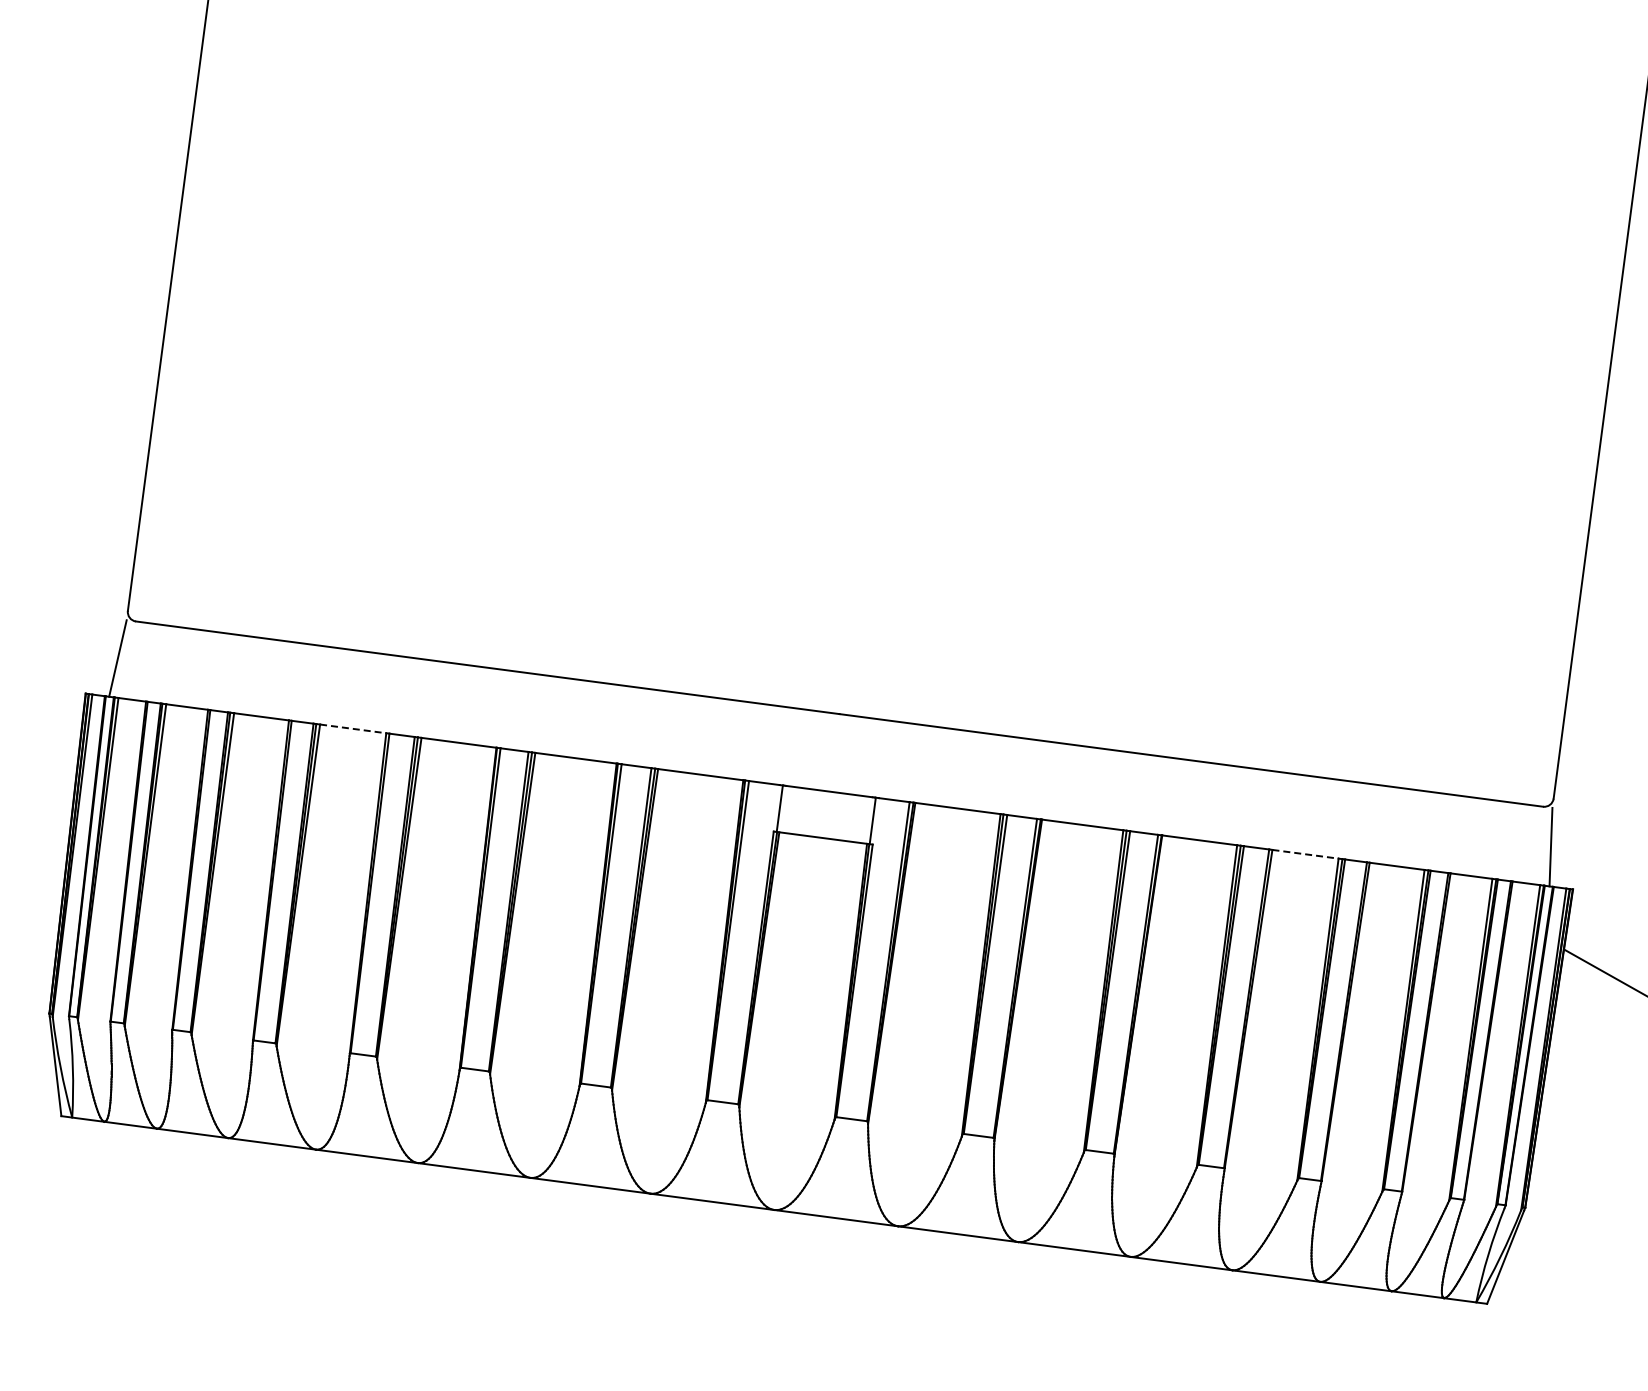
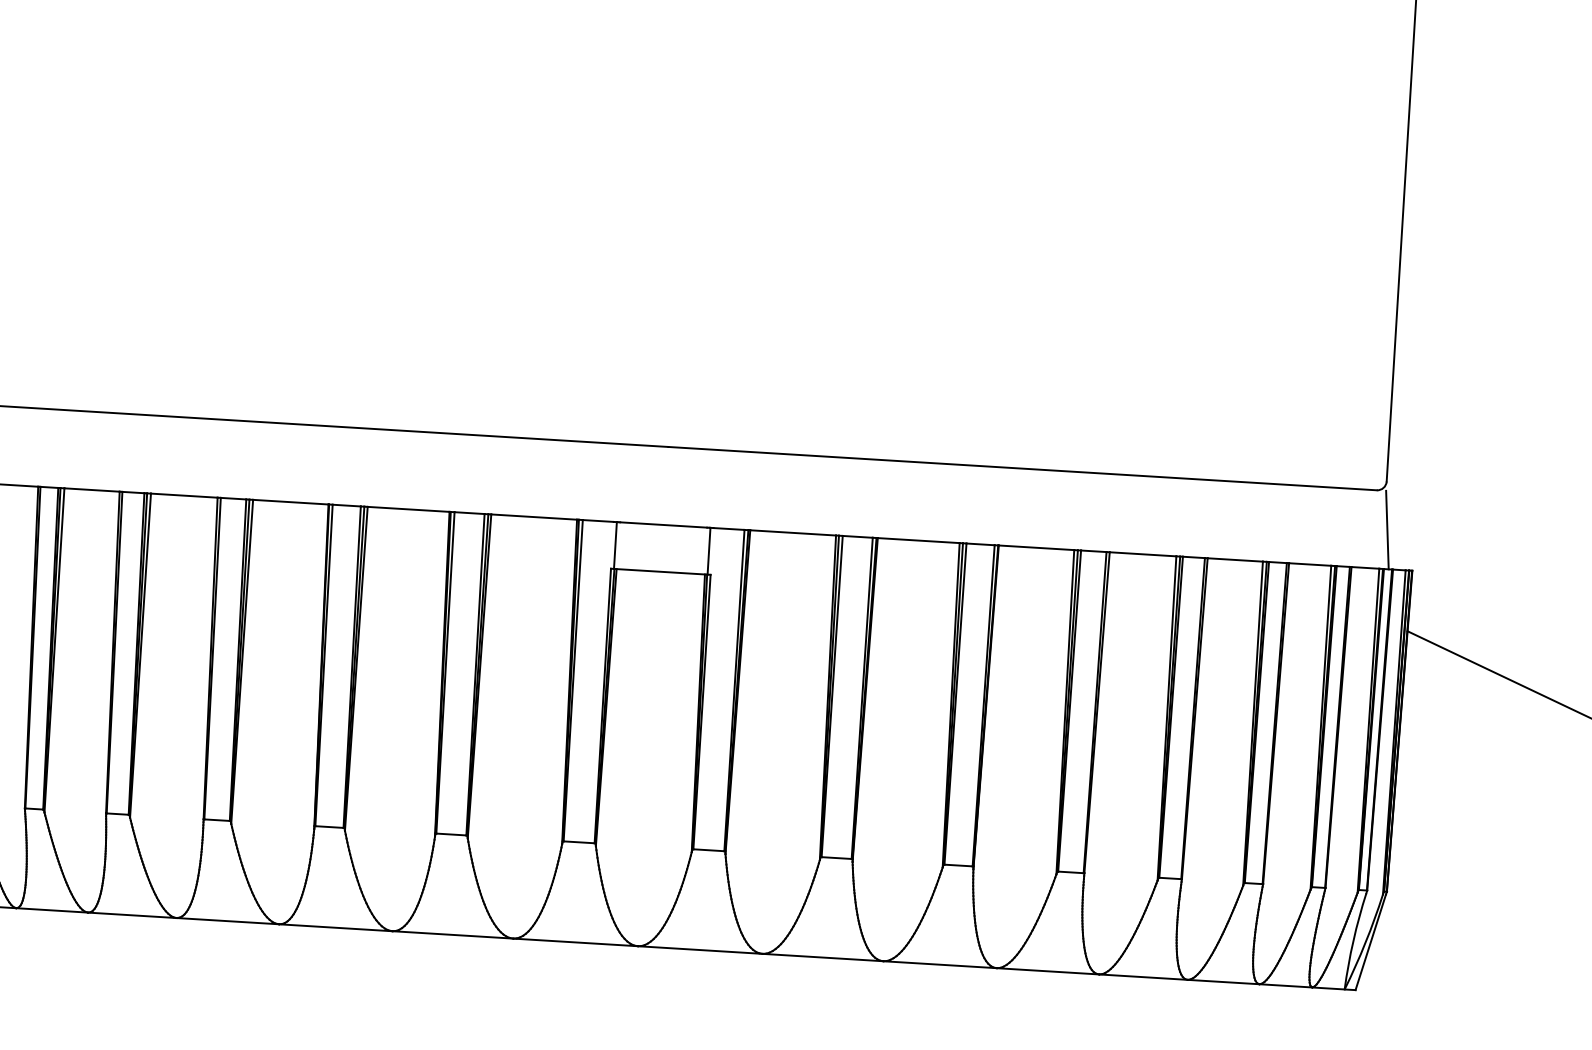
line: (353, 728) -> (184, 495), dashed -> solid
line: (1306, 854) -> (1144, 554), dashed -> solid

